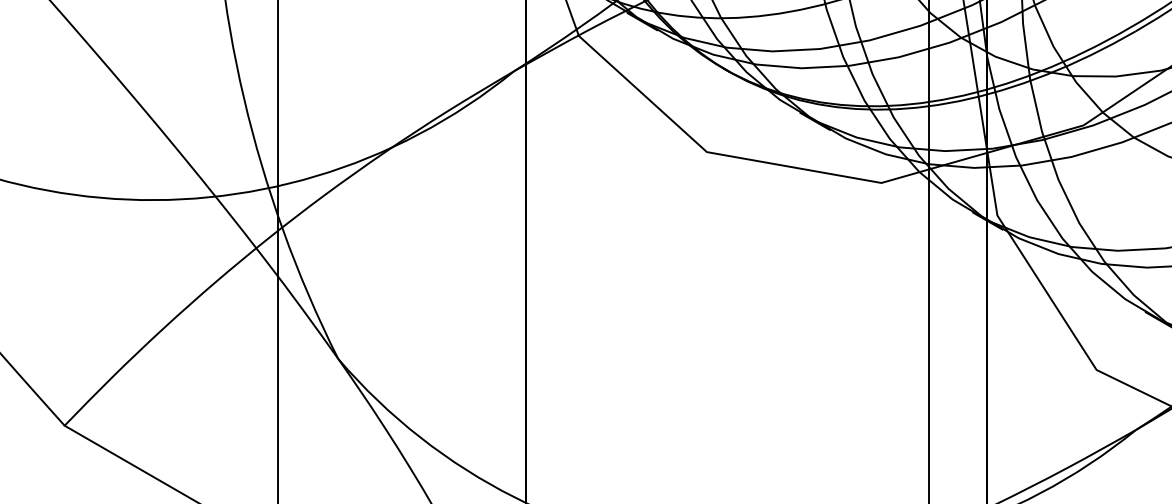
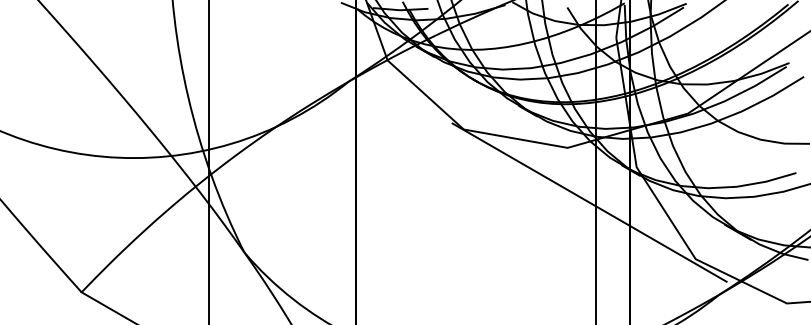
line: (918, 274) -> (589, 202), added

